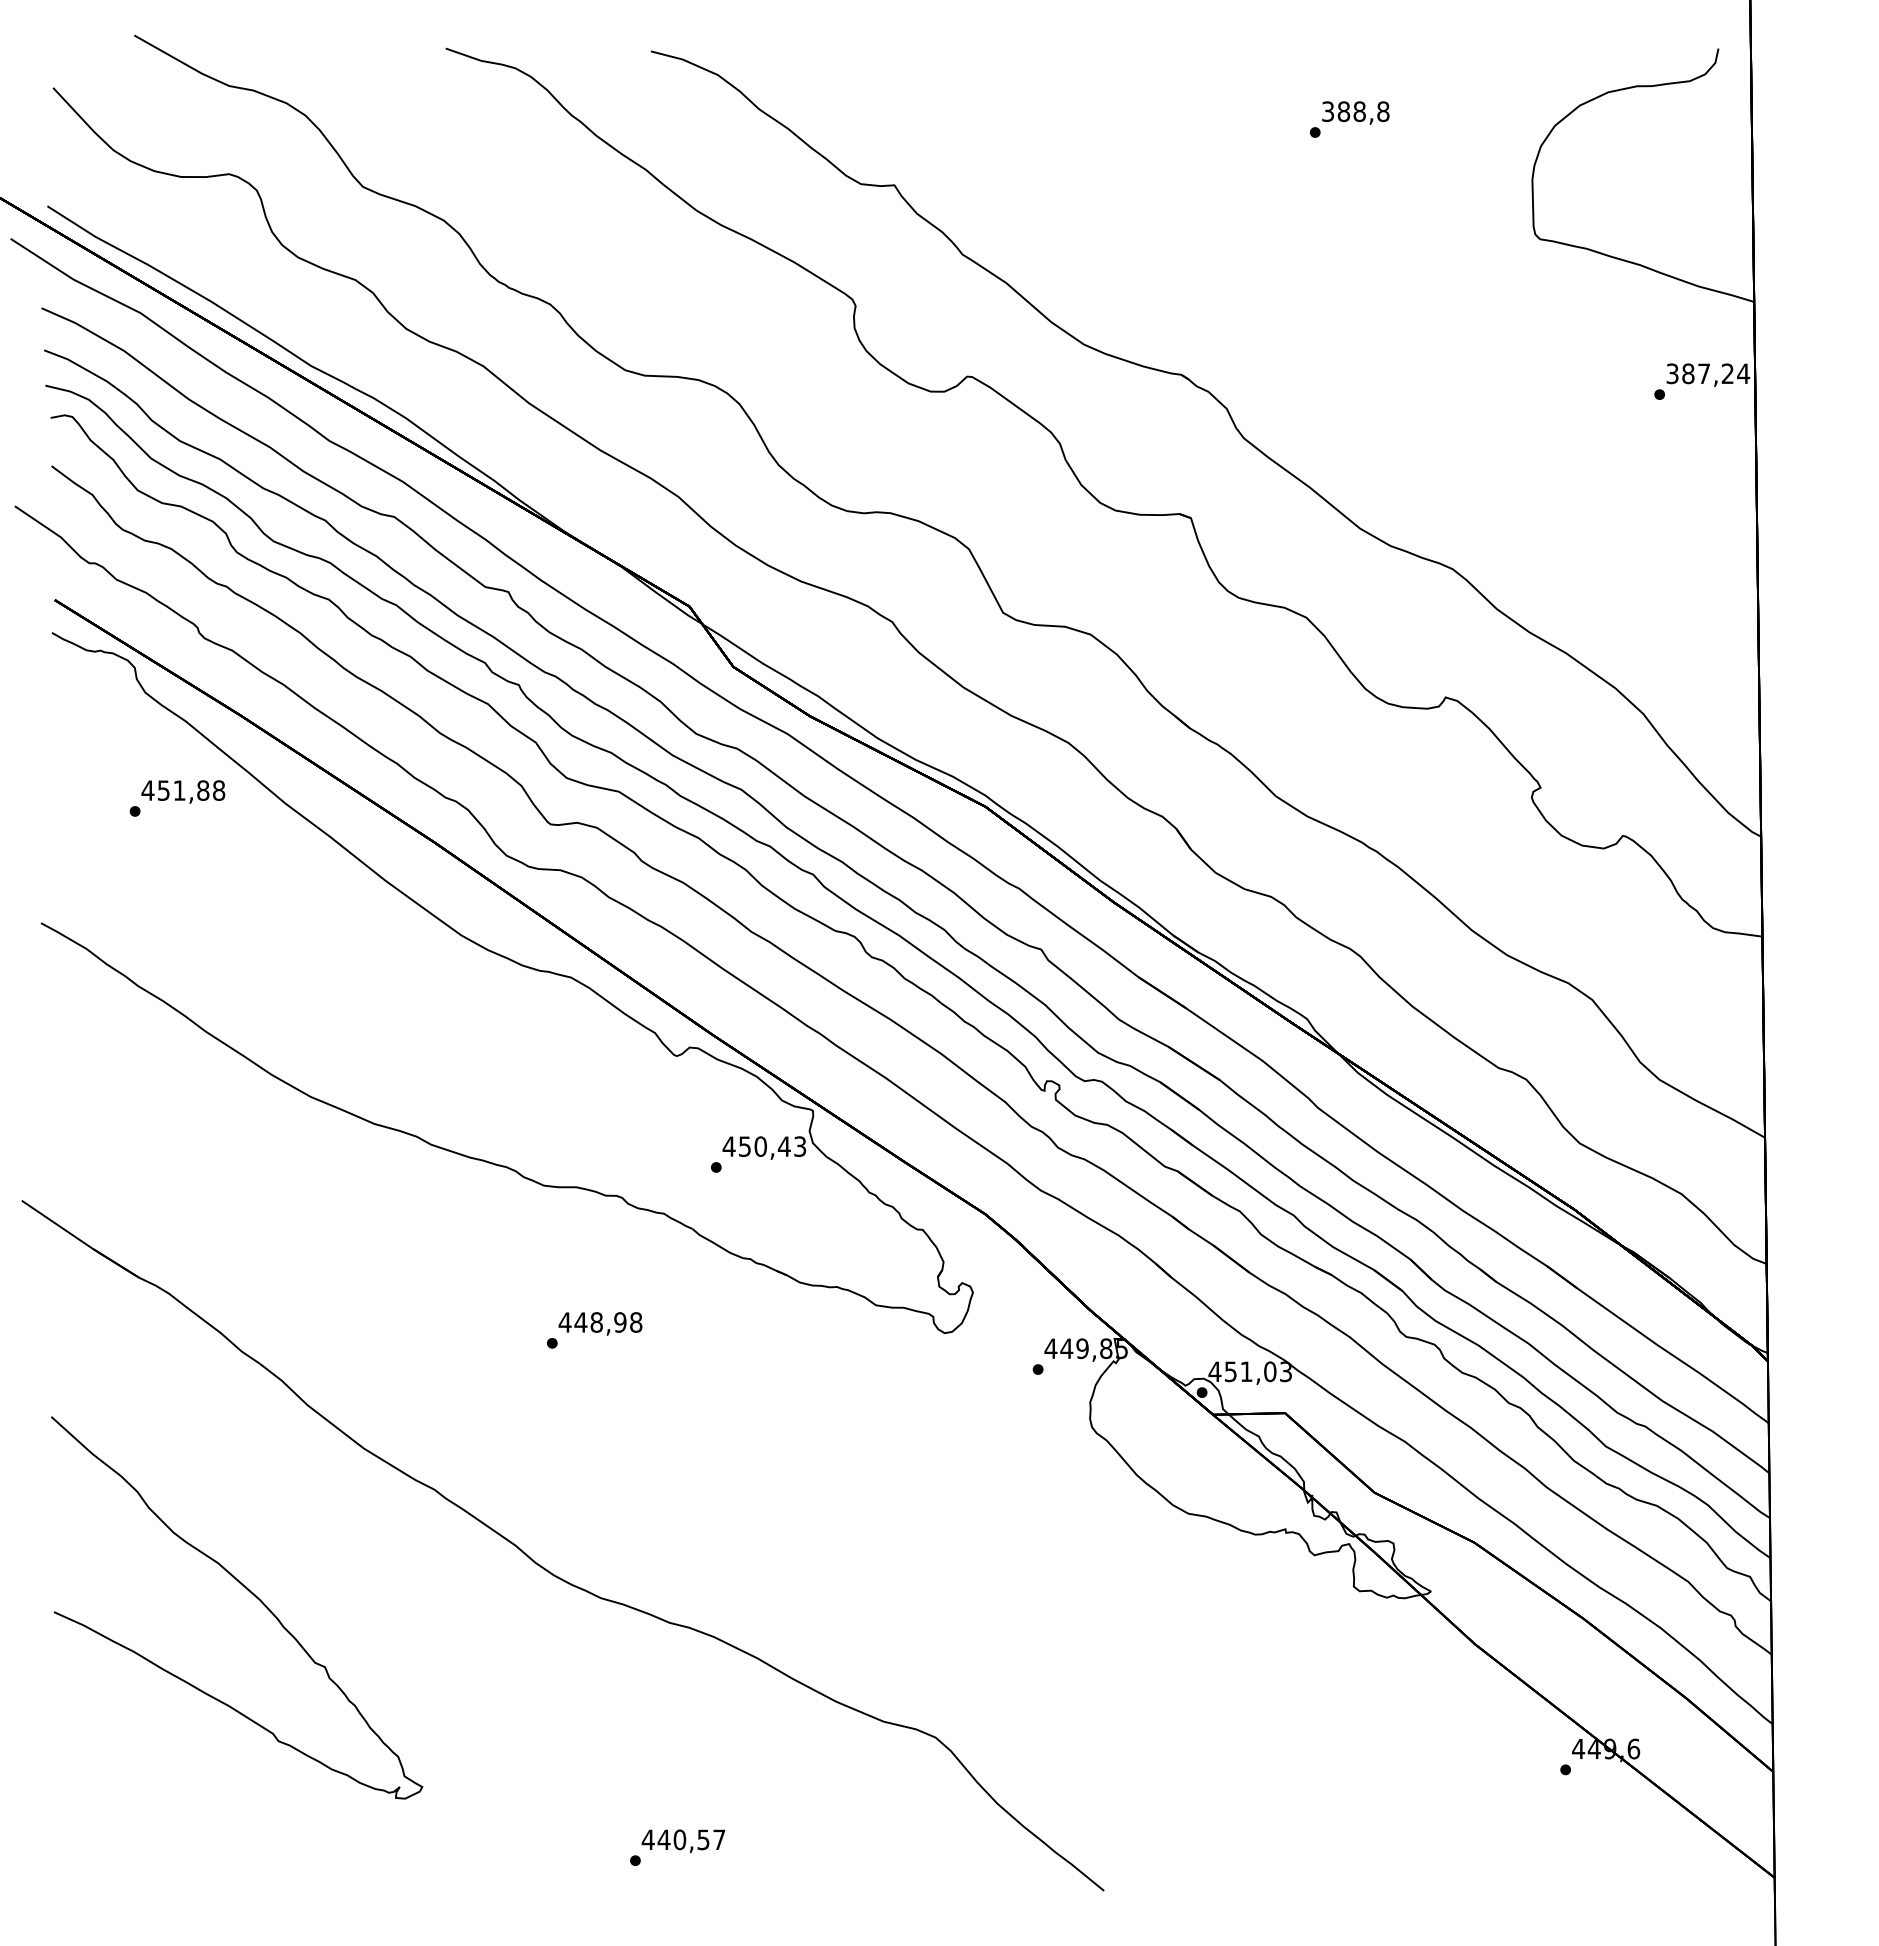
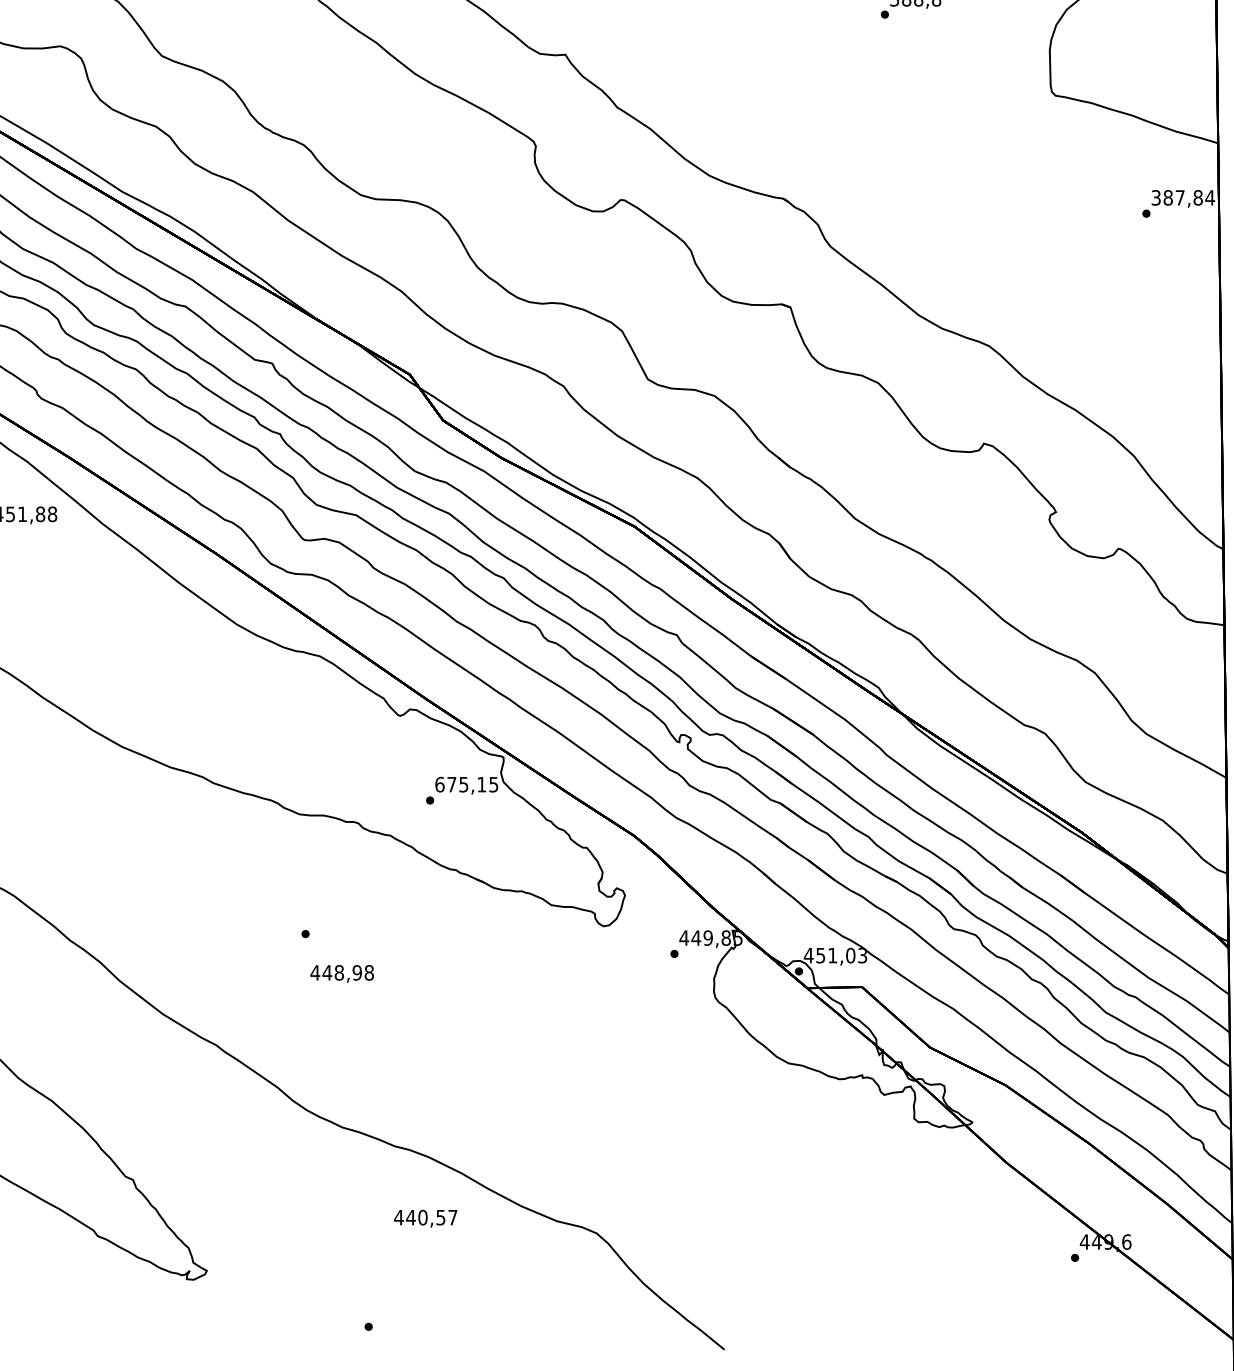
text: (1727, 373) -> (1197, 197), 387,24 -> 387,84
text: (764, 1146) -> (466, 784), 450,43 -> 675,15
text: (600, 1323) -> (342, 973), moved
text: (683, 1841) -> (425, 1218), moved

